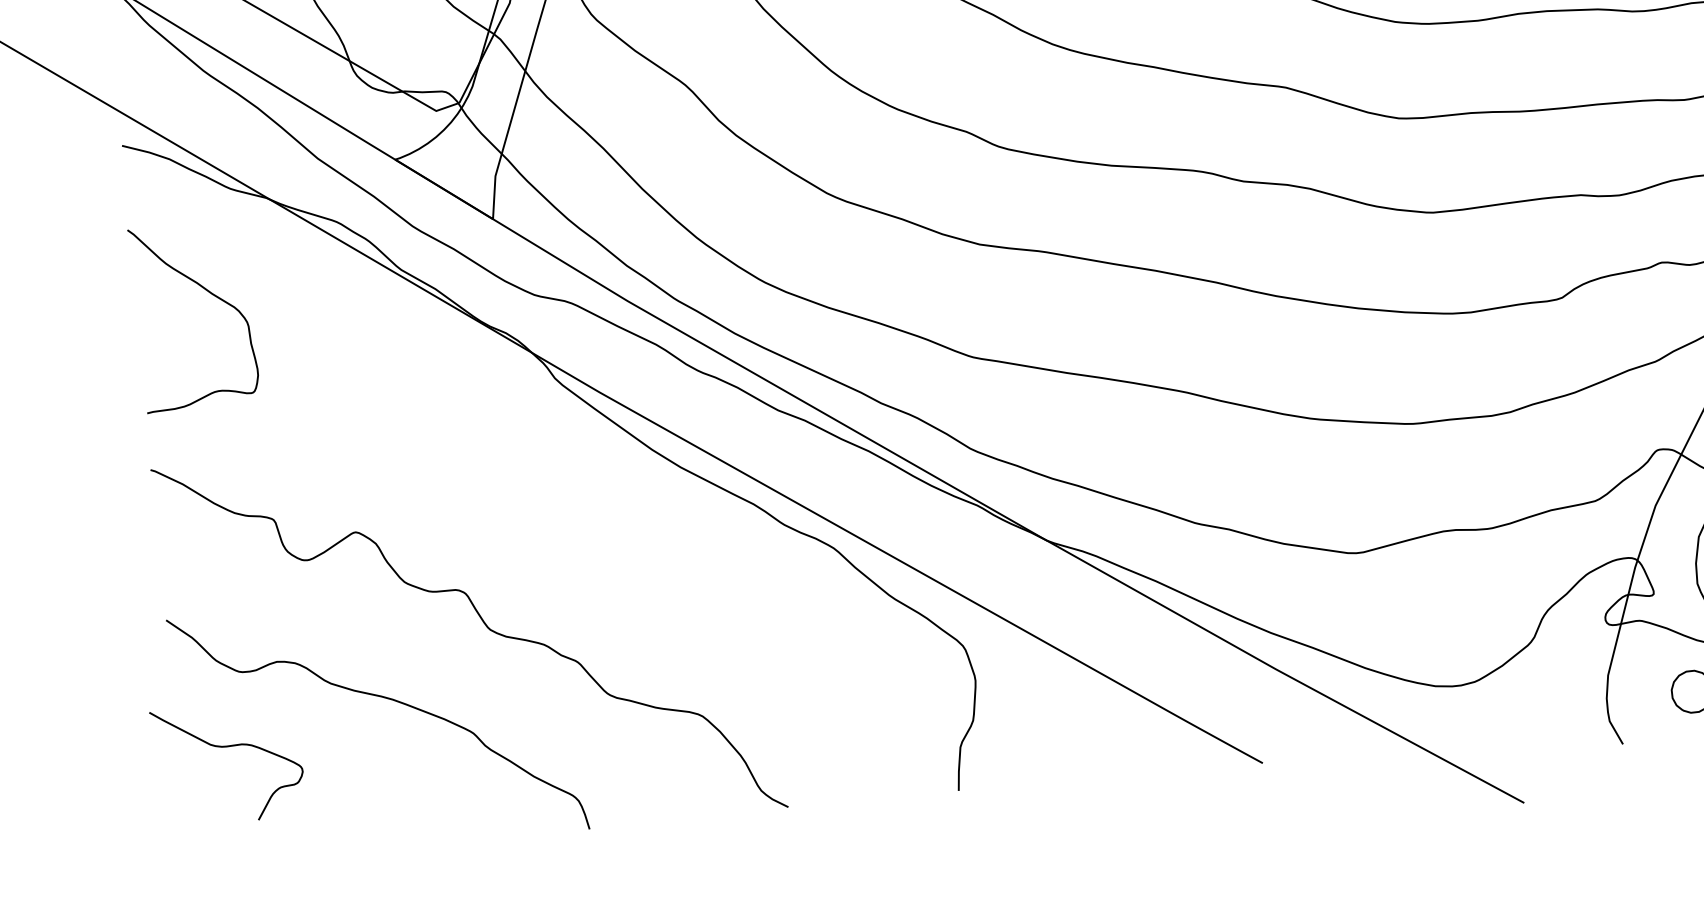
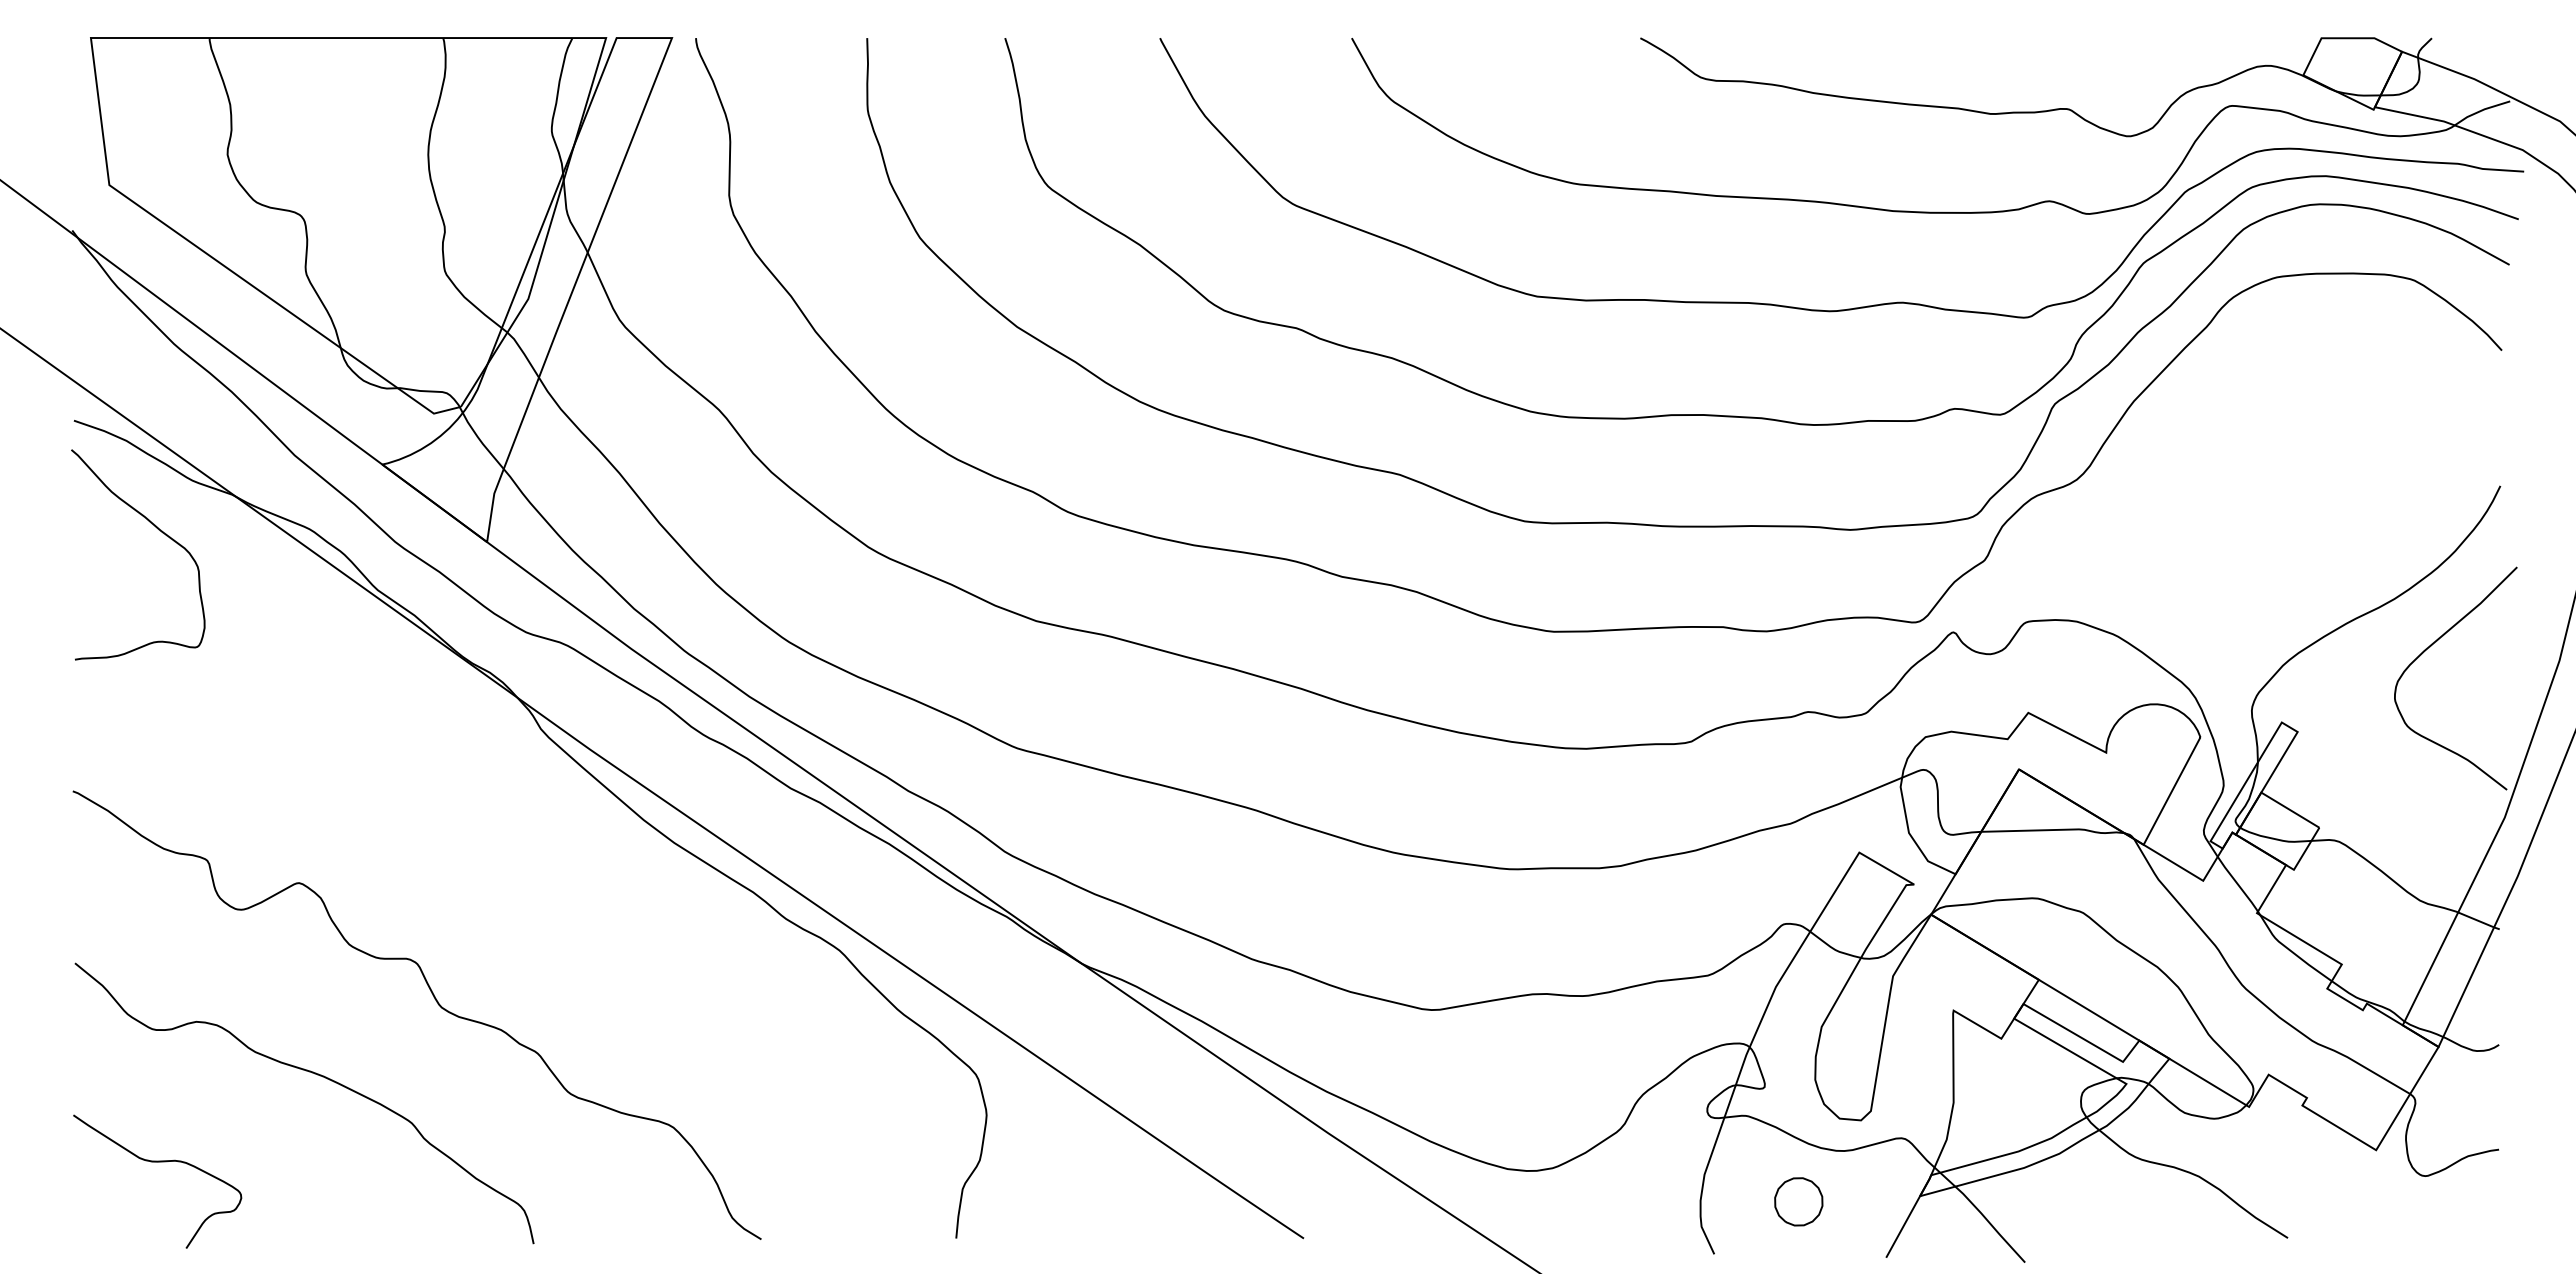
curve: (209, 292) -> (157, 529), moved
curve: (226, 747) -> (157, 1162), moved

